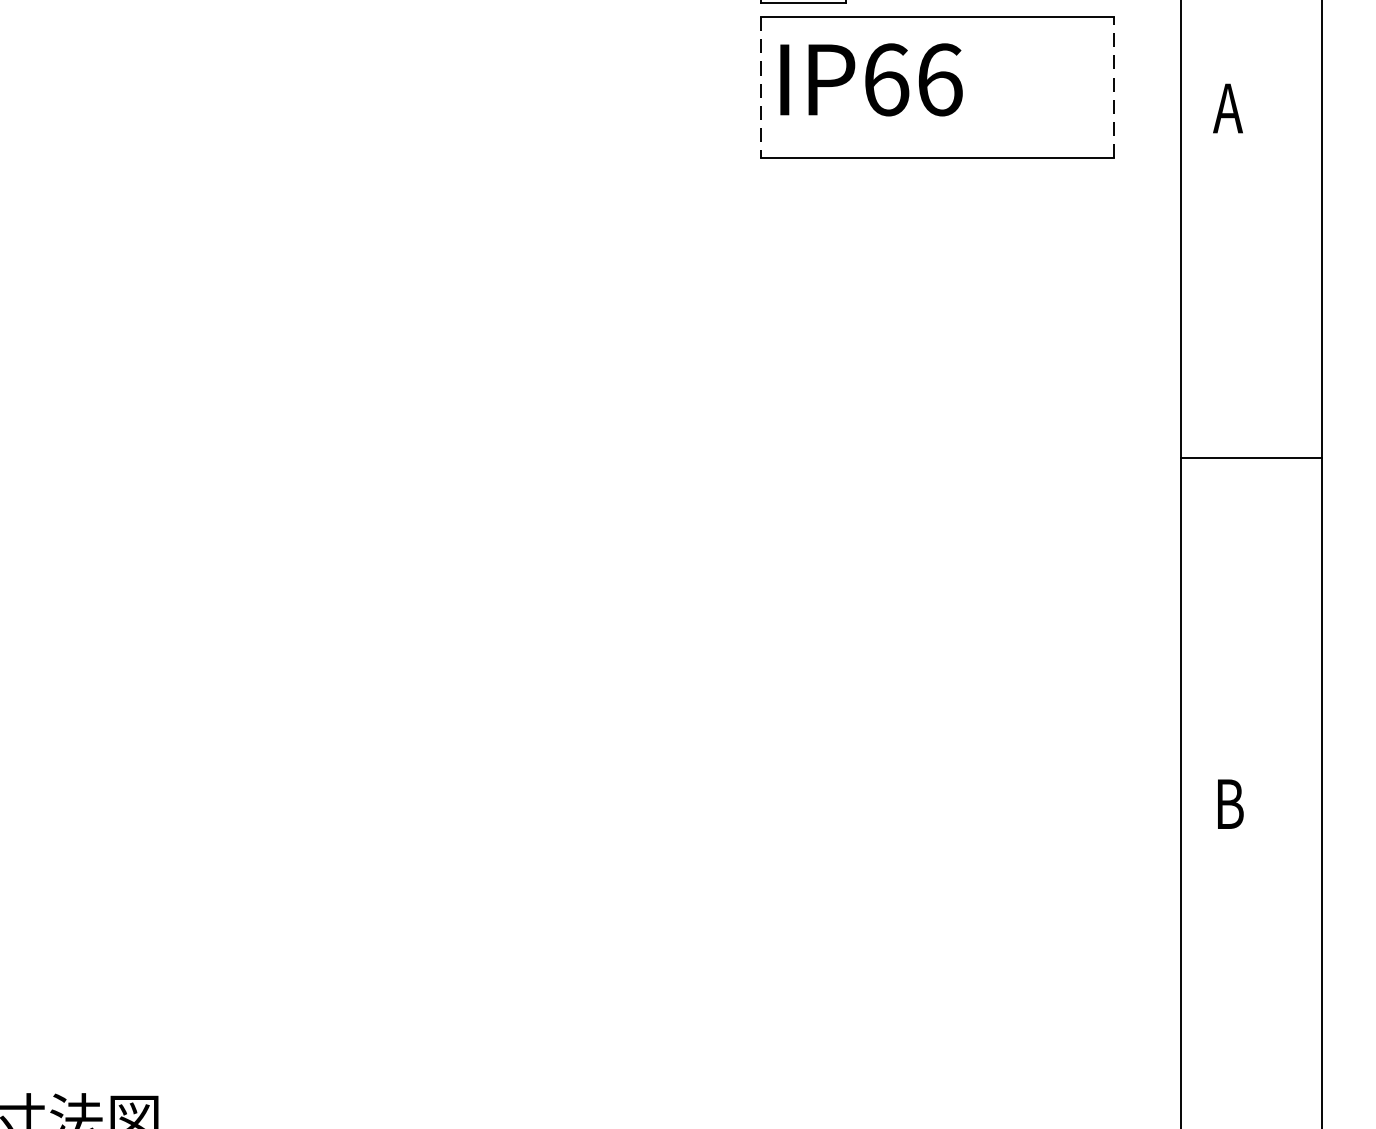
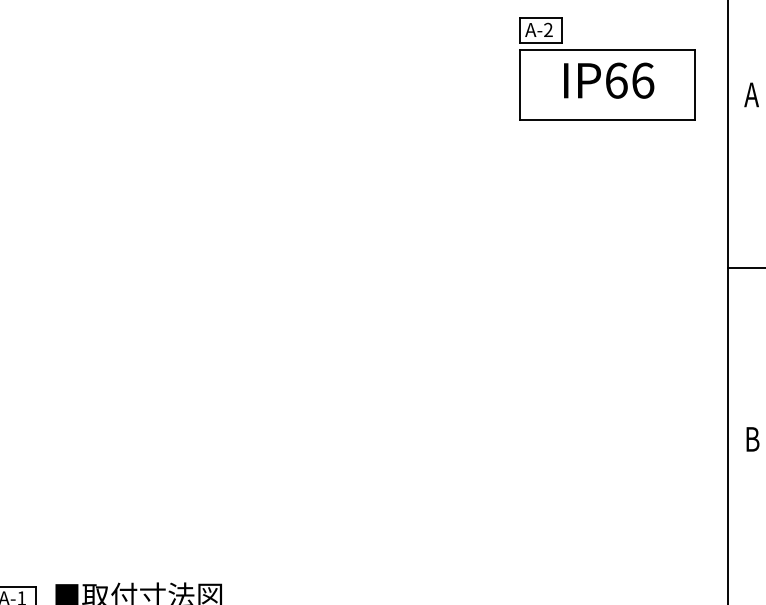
text: (872, 79) -> (609, 80), moved
line: (761, 87) -> (520, 84), dashed -> solid
line: (1114, 87) -> (695, 84), dashed -> solid

